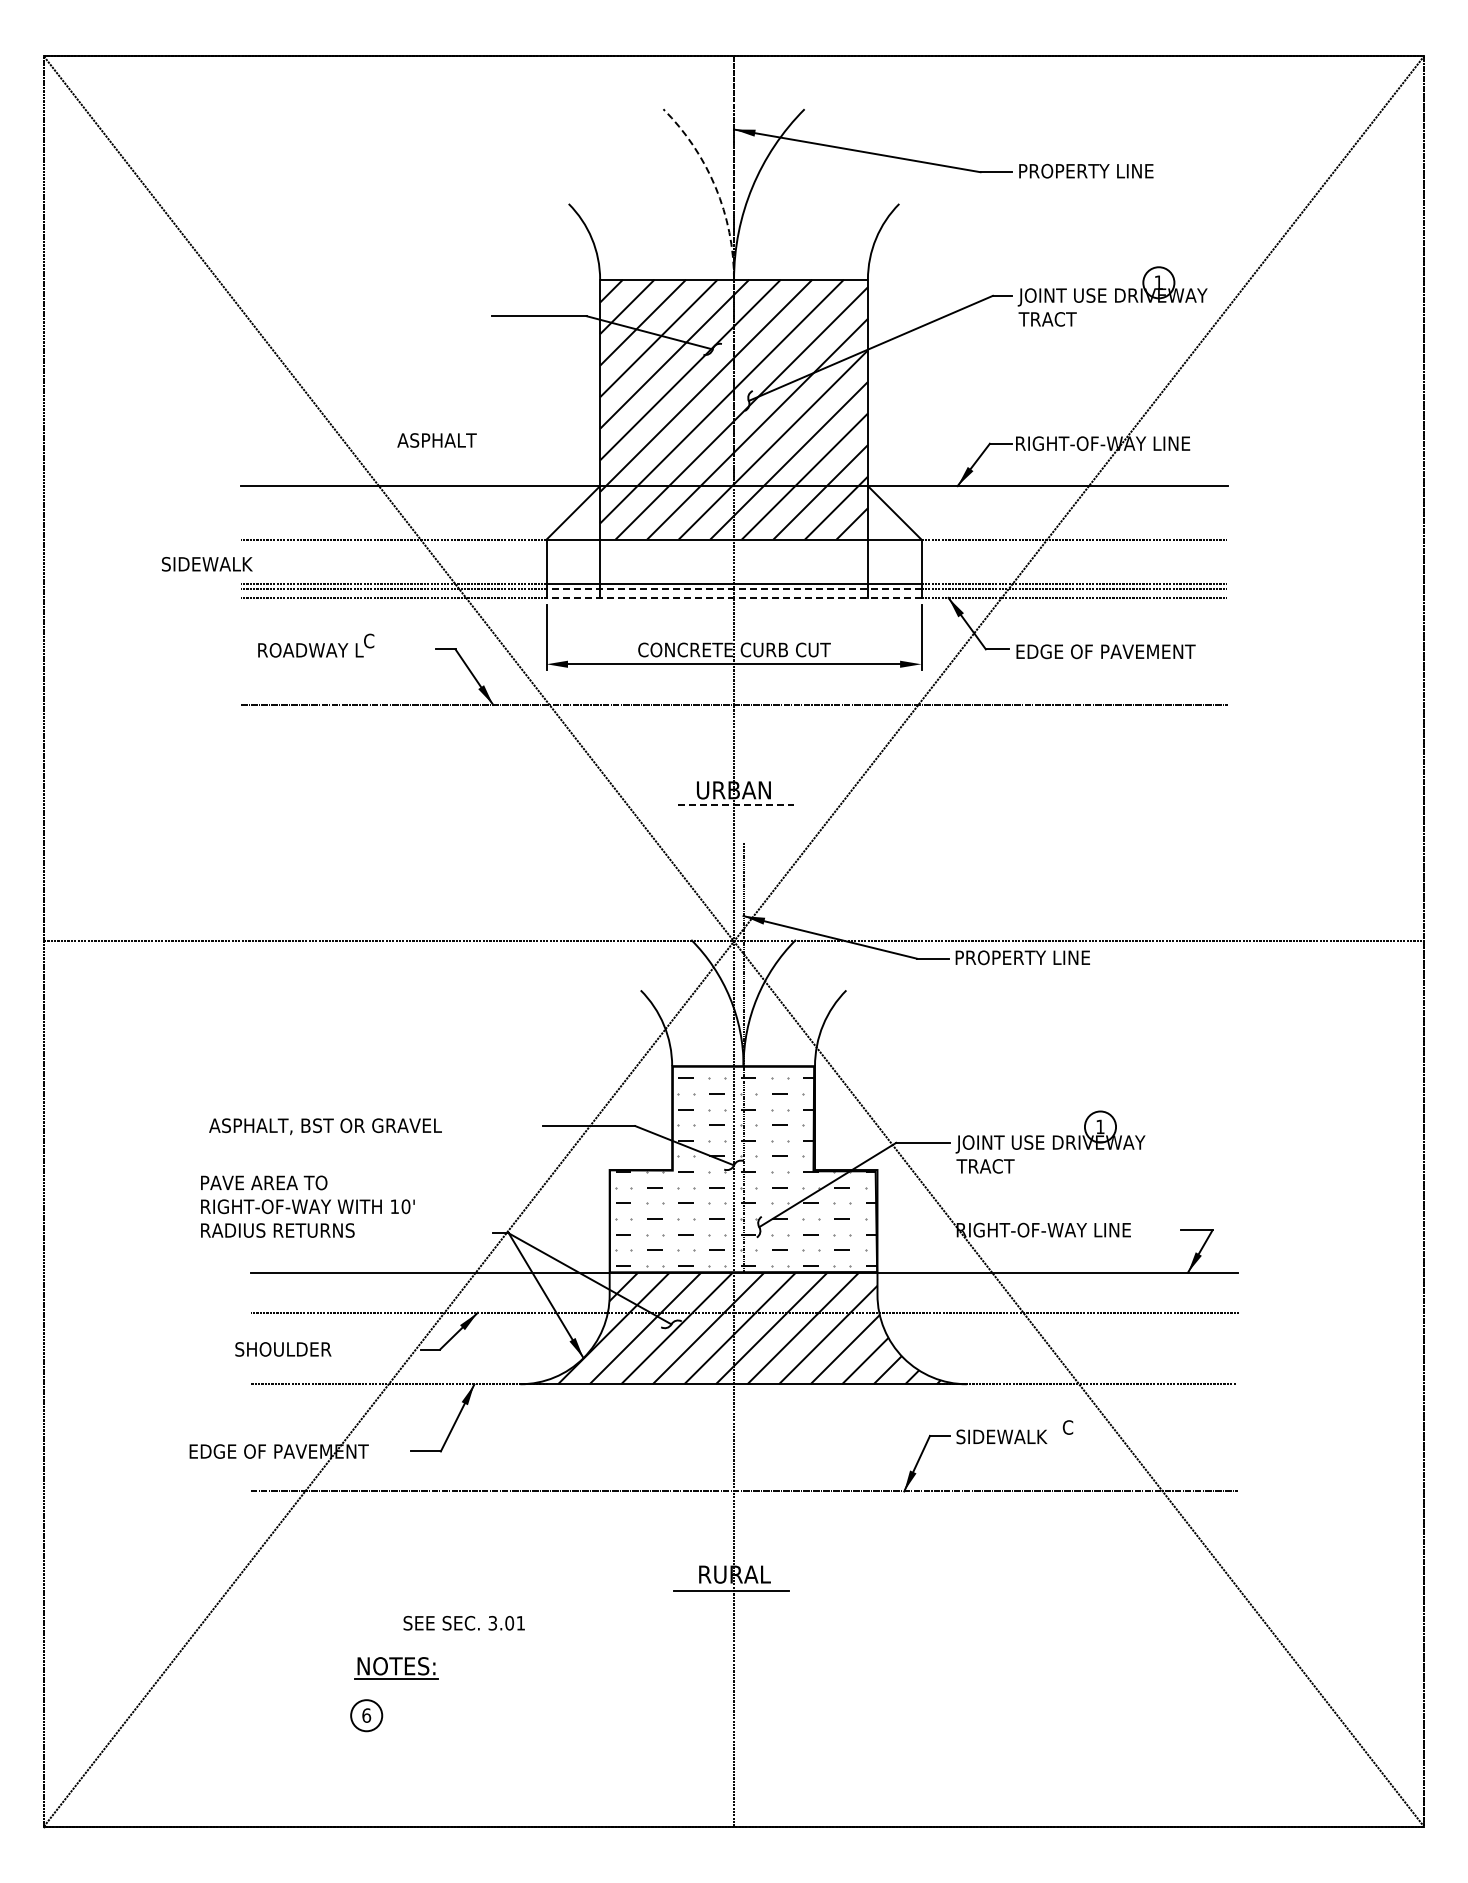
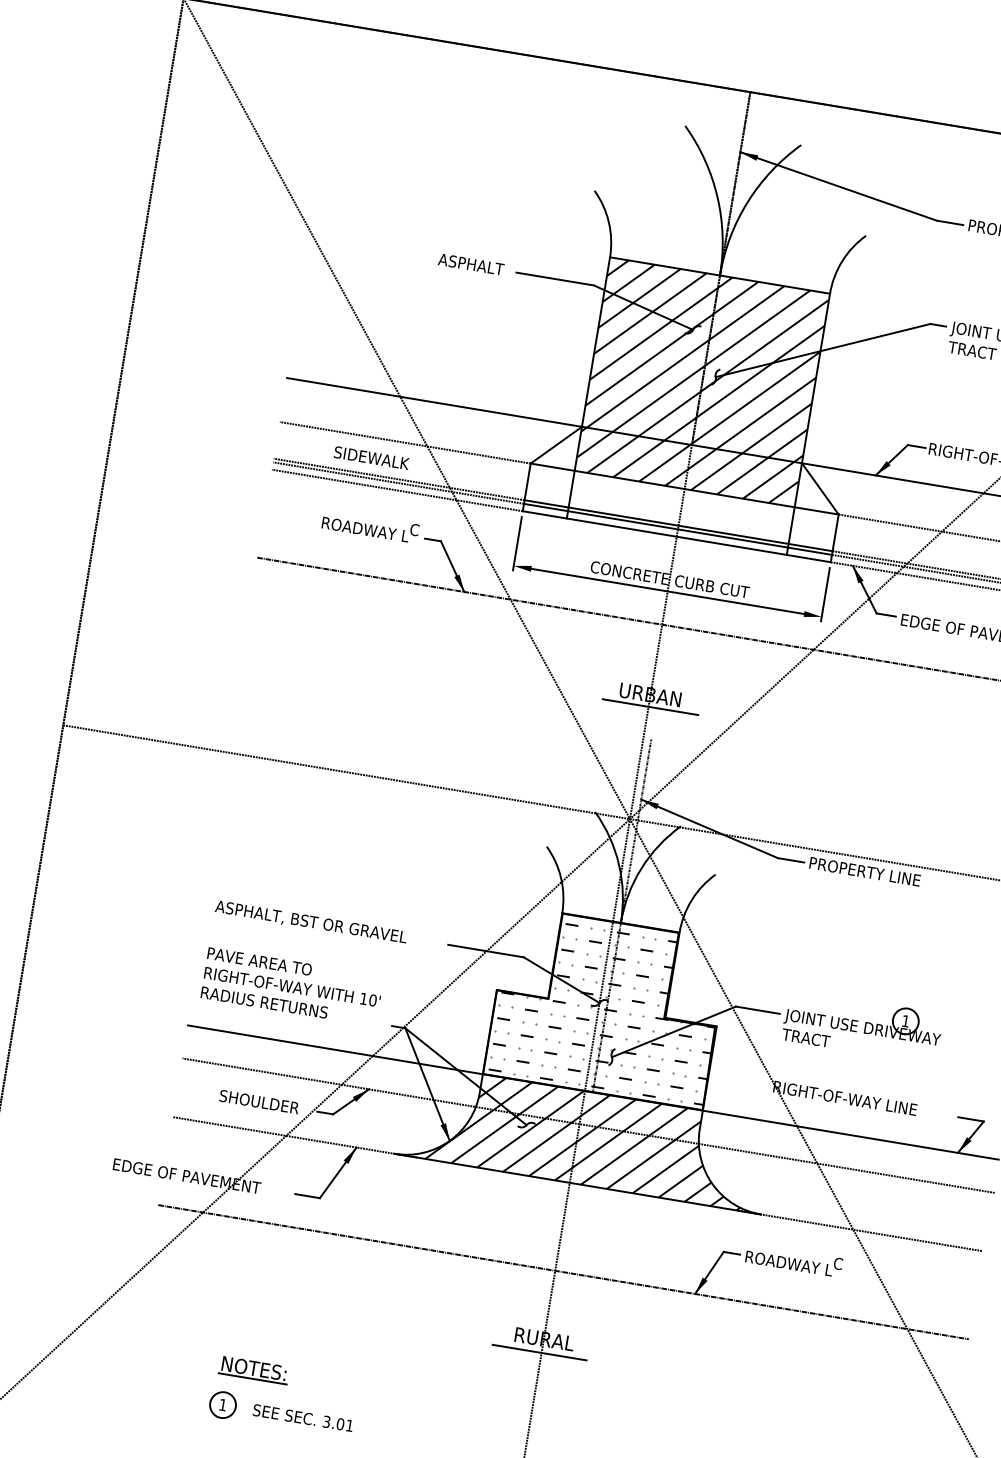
arc: (715, 187) -> (717, 197), dashed -> solid
text: (436, 440) -> (470, 264), moved
text: (207, 564) -> (372, 458), moved
line: (733, 588) -> (677, 529), dashed -> solid
line: (733, 597) -> (676, 536), dashed -> solid
text: (316, 645) -> (370, 526), moved
line: (736, 804) -> (650, 706), dashed -> solid
text: (325, 1126) -> (311, 922), moved
text: (307, 1206) -> (292, 986), moved
text: (283, 1349) -> (259, 1102), moved
text: (1009, 1436) -> (789, 1263), SIDEWALK -> ROADWAY L
text: (463, 1623) -> (302, 1418), moved
text: (366, 1715) -> (222, 1404), 6 -> 1

